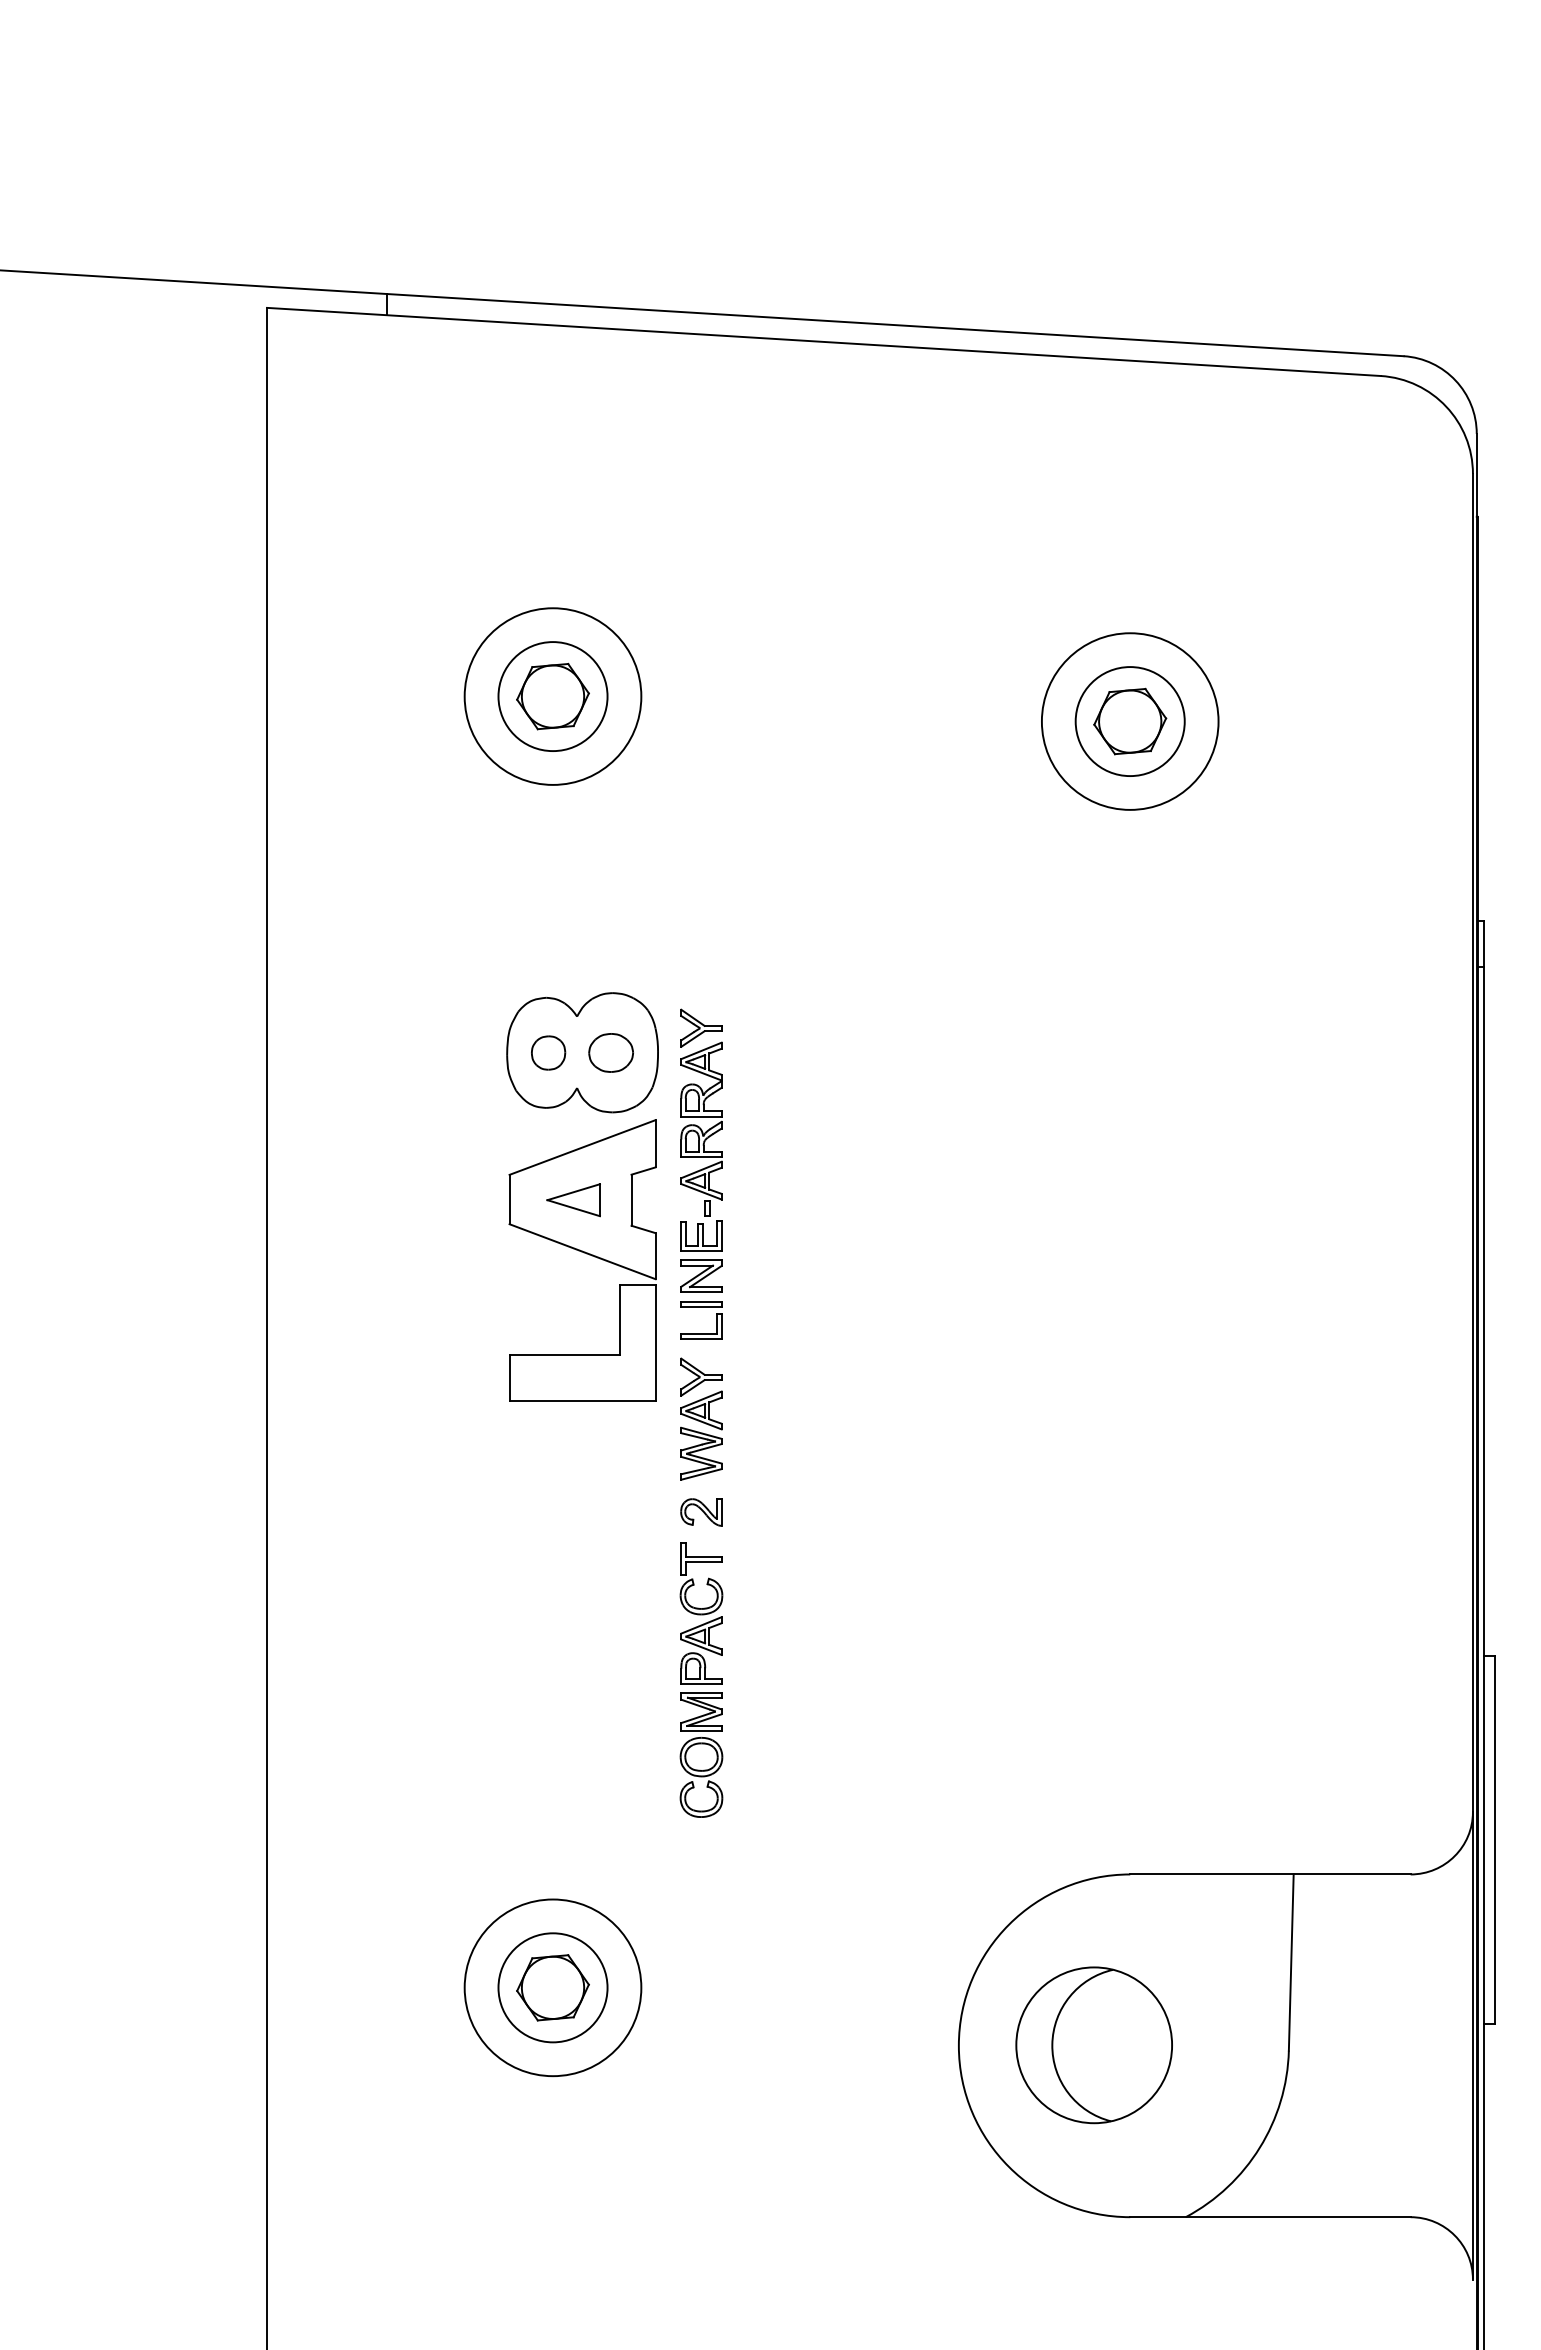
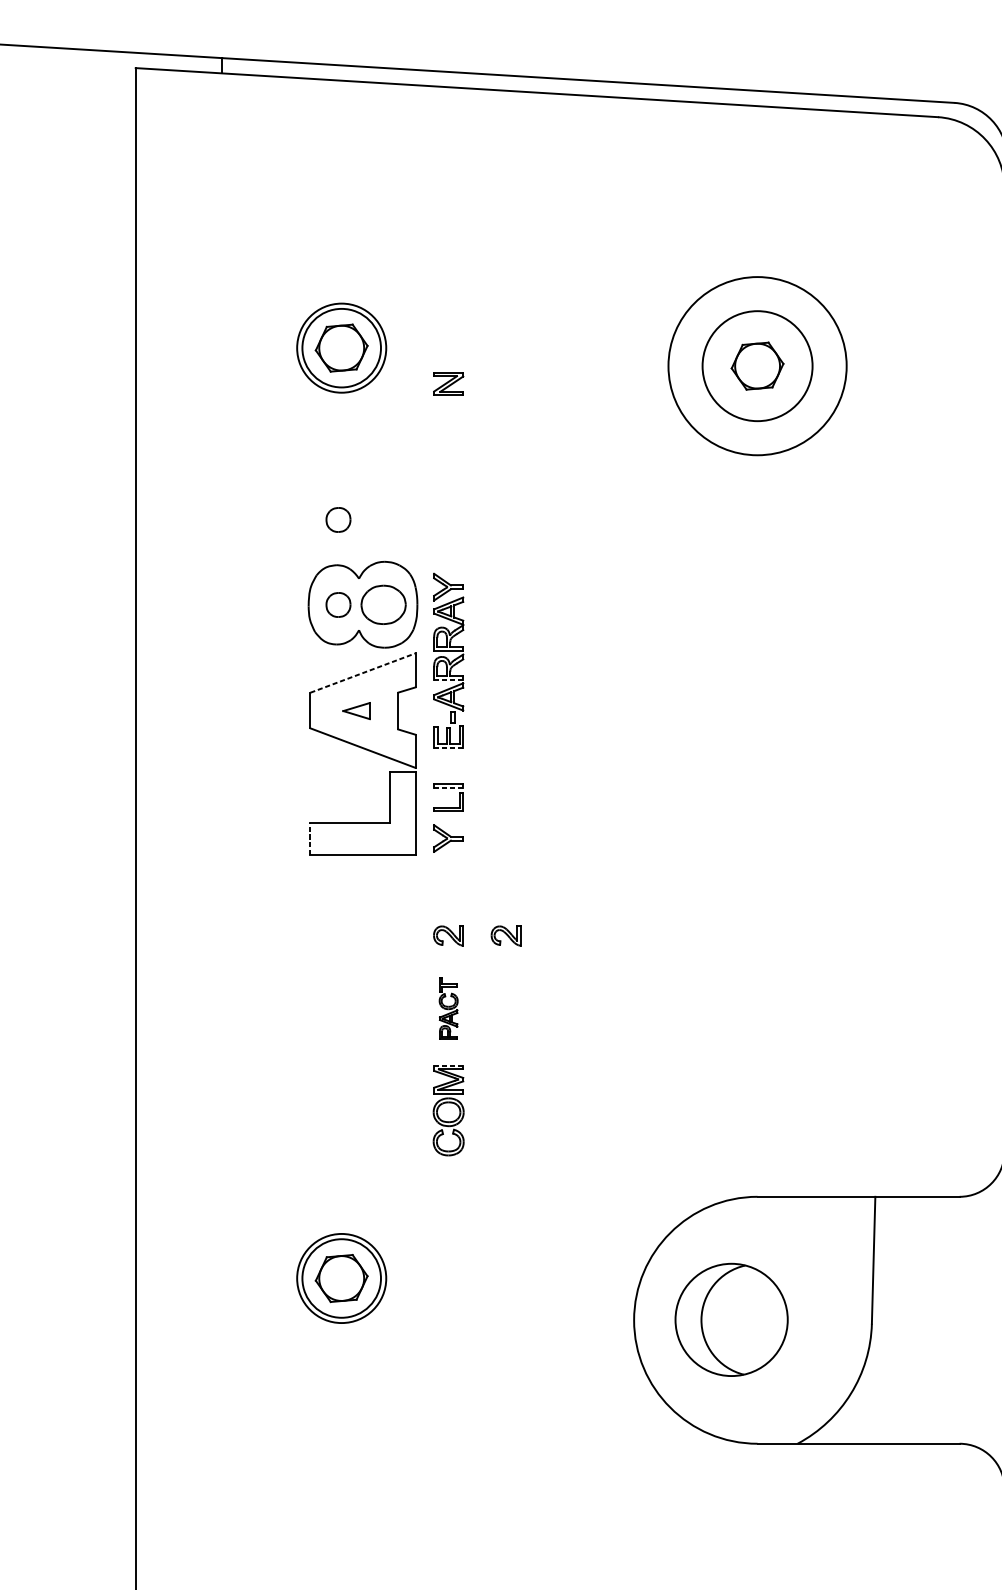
circle: (552, 696) -> (341, 348), size x0.7
circle: (1129, 721) -> (757, 366), size x1.4
circle: (1129, 721) -> (757, 366), size x1.4
part: (548, 934) -> (338, 519), added
part: (610, 1052) -> (383, 604), size x1.4
line: (582, 1147) -> (362, 673), solid -> dashed
line: (701, 1157) -> (448, 680), solid -> dashed
part: (573, 1200) -> (356, 711), size x0.7
line: (701, 1251) -> (448, 747), solid -> dashed
part: (701, 1275) -> (448, 383), moved
line: (701, 1307) -> (448, 788), solid -> dashed
line: (509, 1378) -> (310, 839), solid -> dashed
part: (701, 1435) -> (448, 880), removed
part: (781, 1512) -> (506, 936), added
part: (701, 1613) -> (448, 1008), size x0.6
line: (701, 1692) -> (448, 1065), solid -> dashed
circle: (552, 1987) -> (341, 1278), size x0.7

